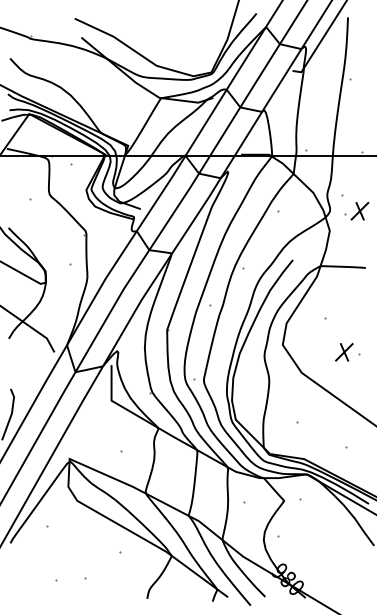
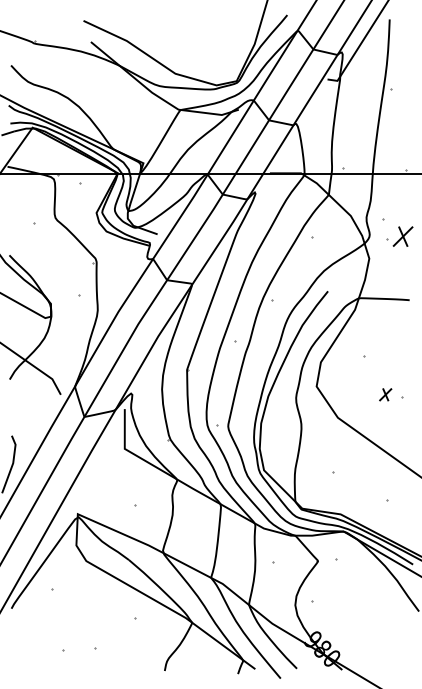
part: (344, 352) -> (385, 394), size x0.6

